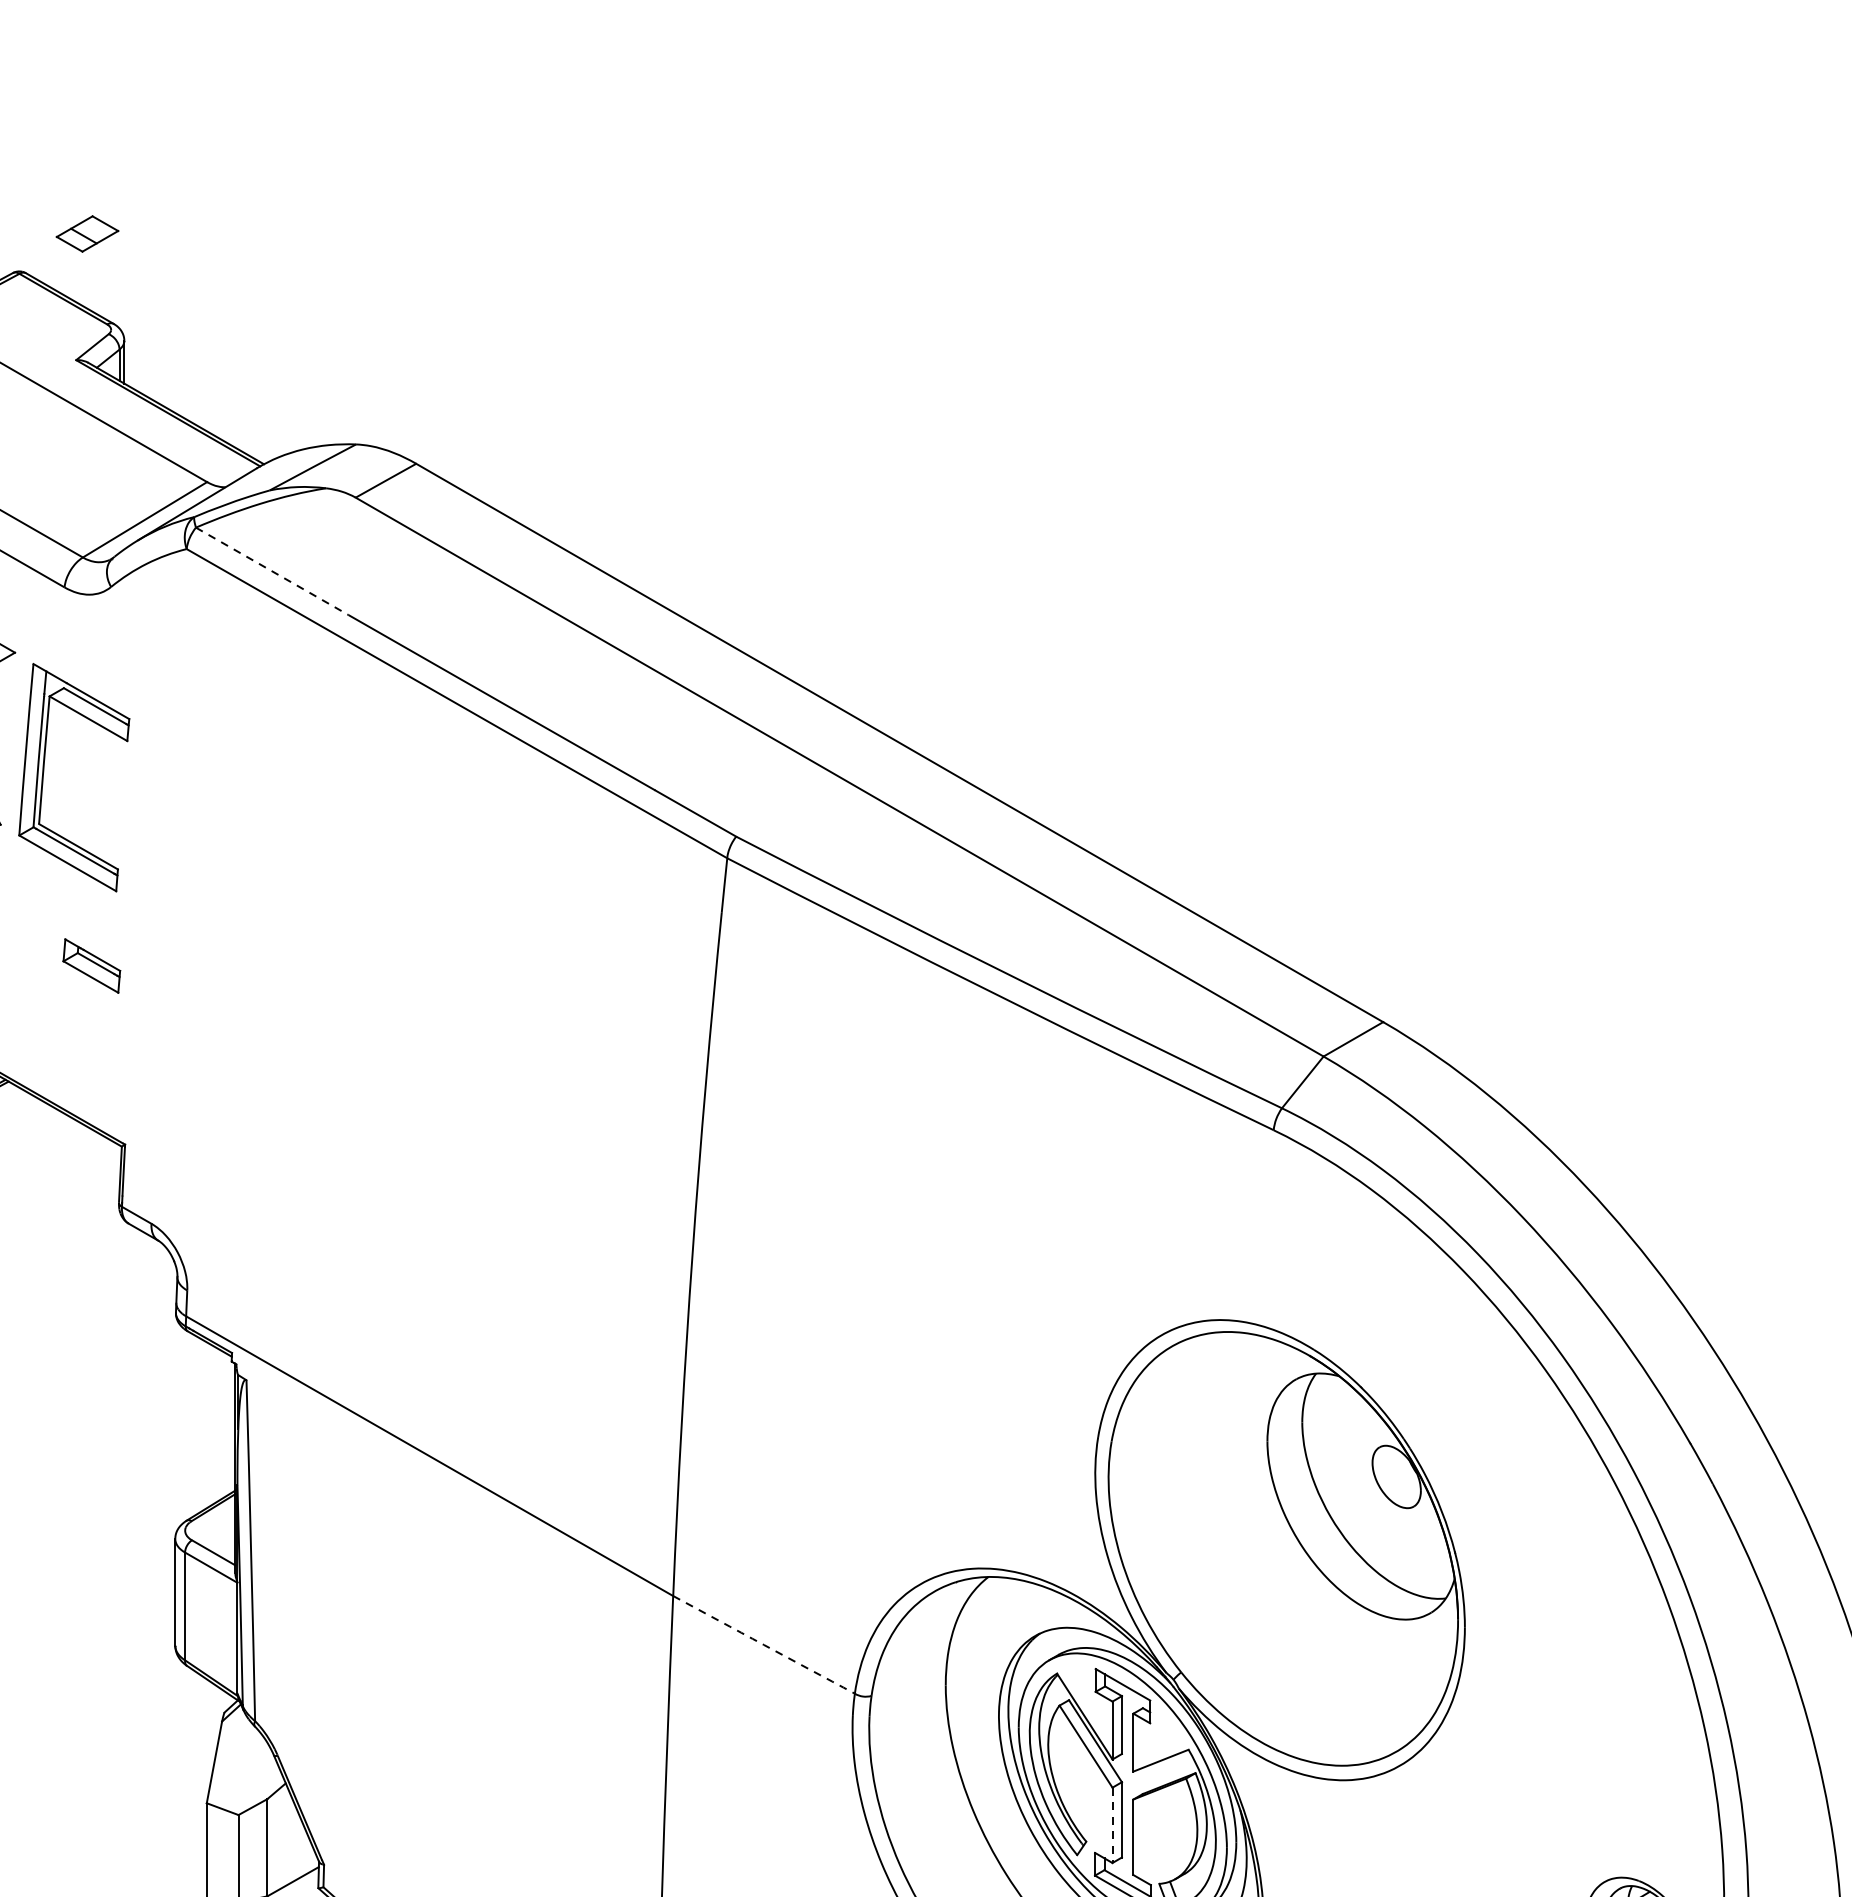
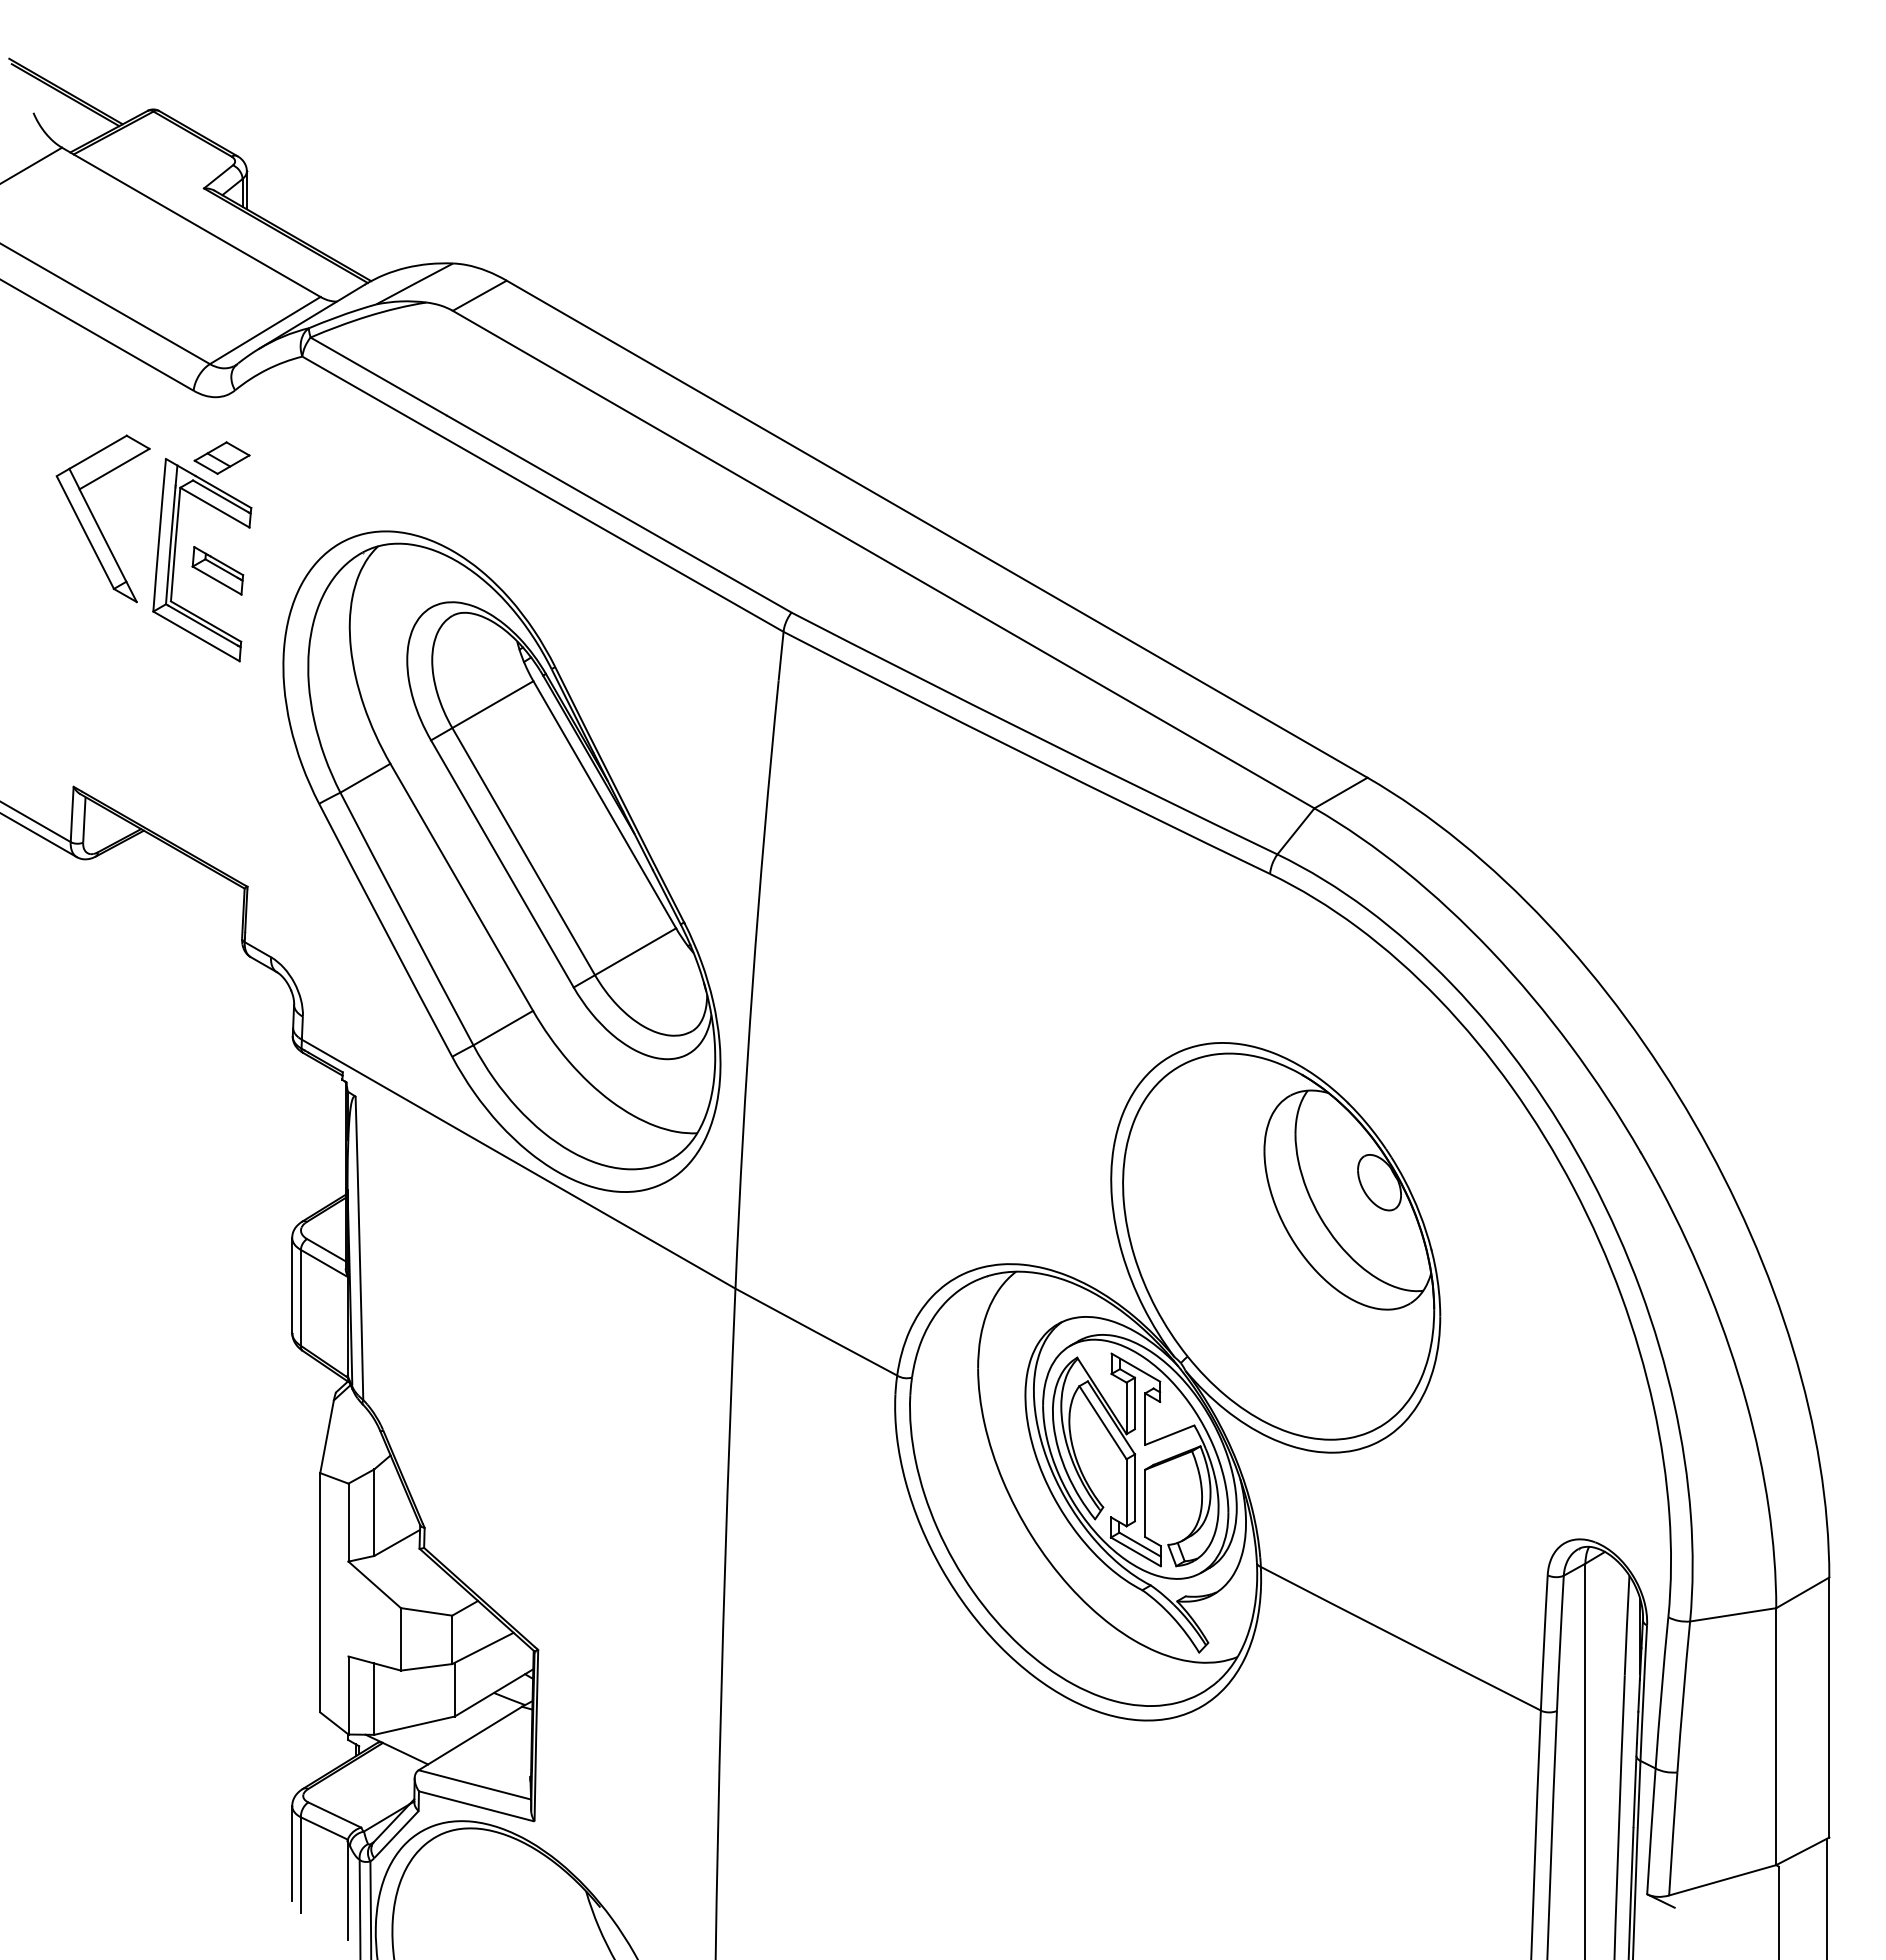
part: (86, 233) -> (221, 457), moved
line: (272, 571) -> (378, 376), dashed -> solid
part: (91, 965) -> (217, 570), moved
part: (410, 1116) -> (501, 861), added
arc: (764, 1645) -> (816, 1332), dashed -> solid
line: (1112, 1825) -> (1126, 1492), dashed -> solid

